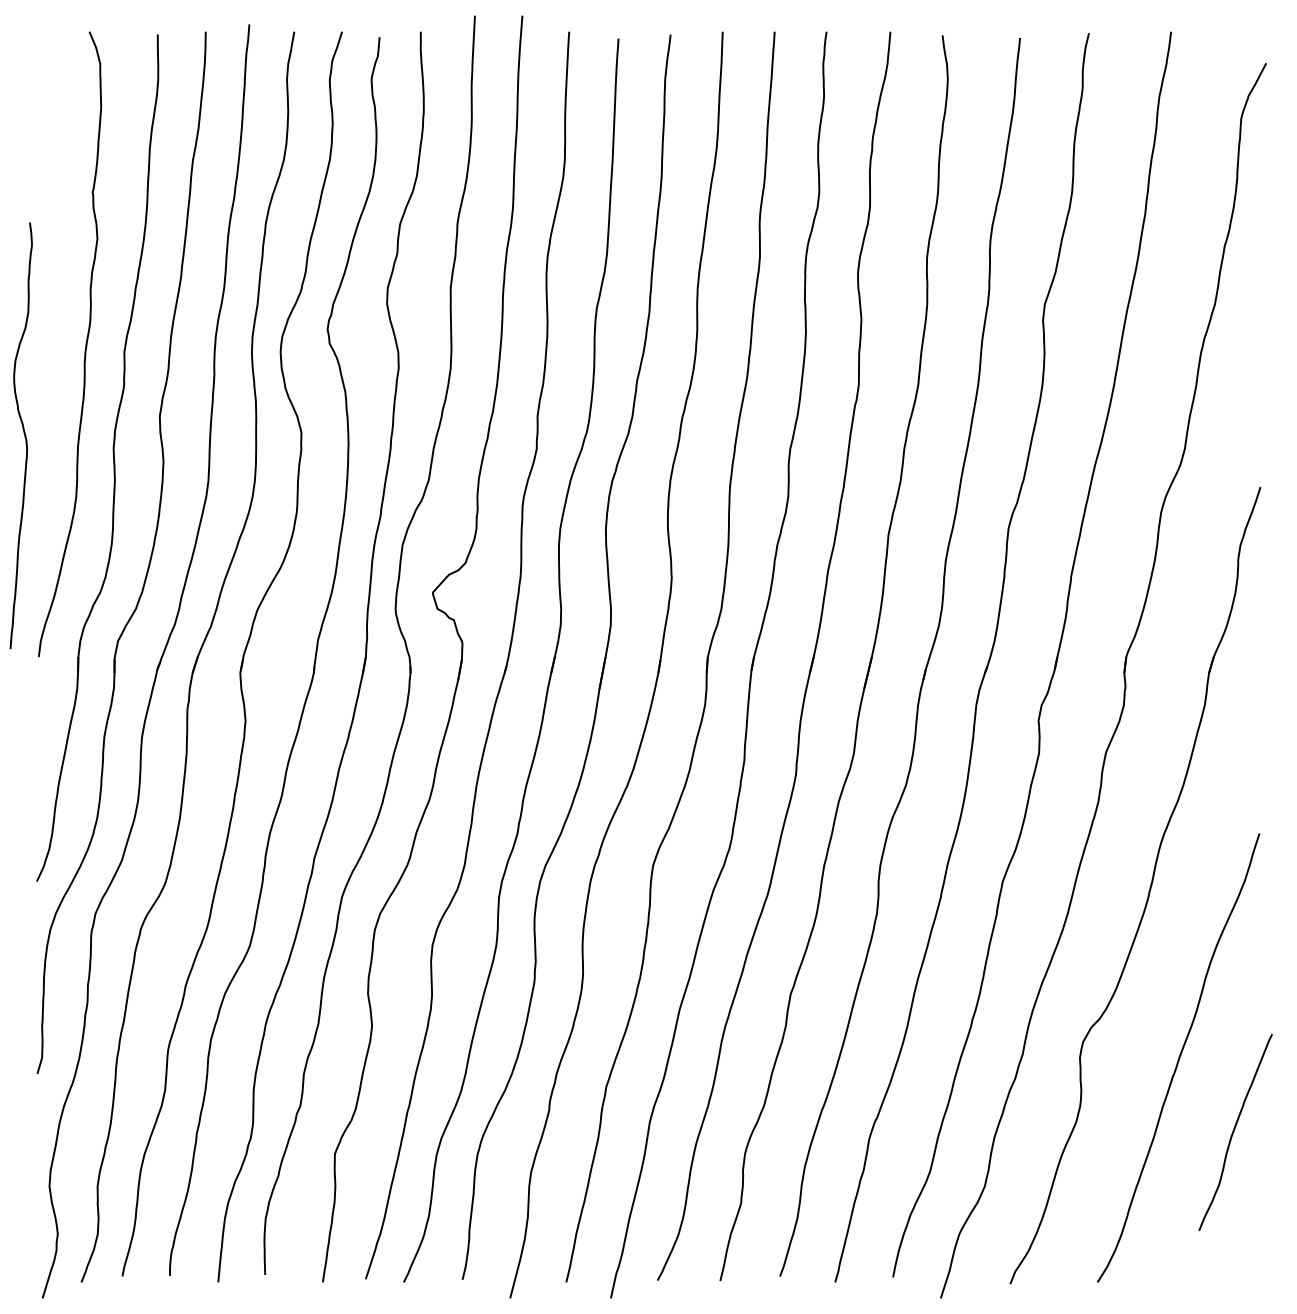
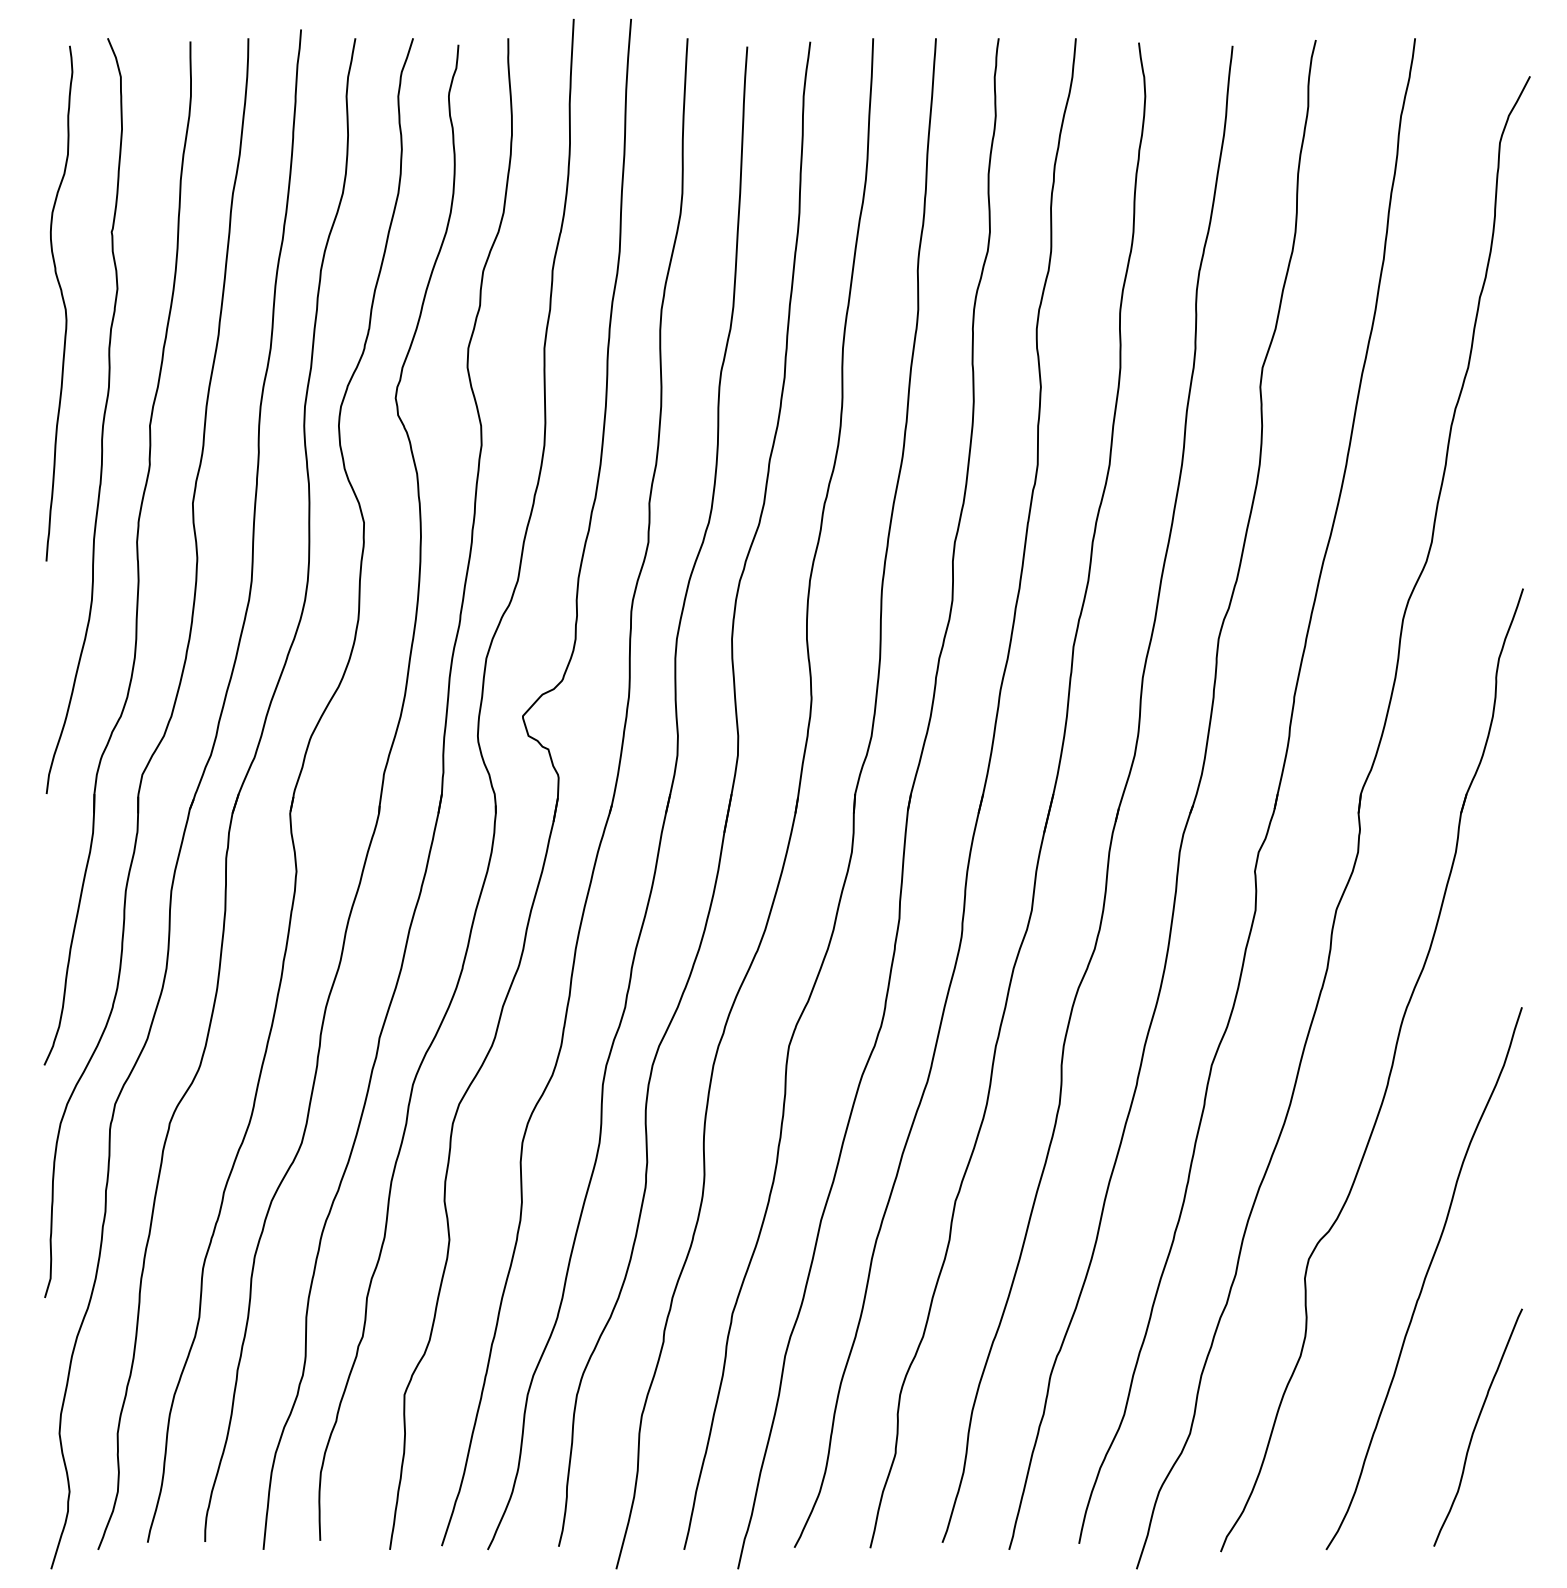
curve: (23, 434) -> (62, 301), moved
curve: (1234, 1132) -> (1476, 1427), moved

